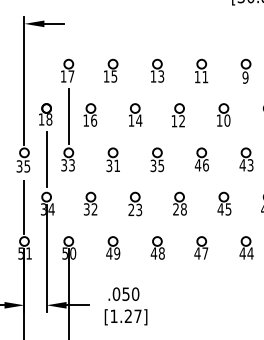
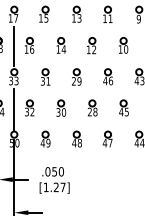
text: (157, 165) -> (76, 81), 35 -> 29
line: (68, 205) -> (14, 109), added
text: (135, 209) -> (61, 112), 23 -> 30

